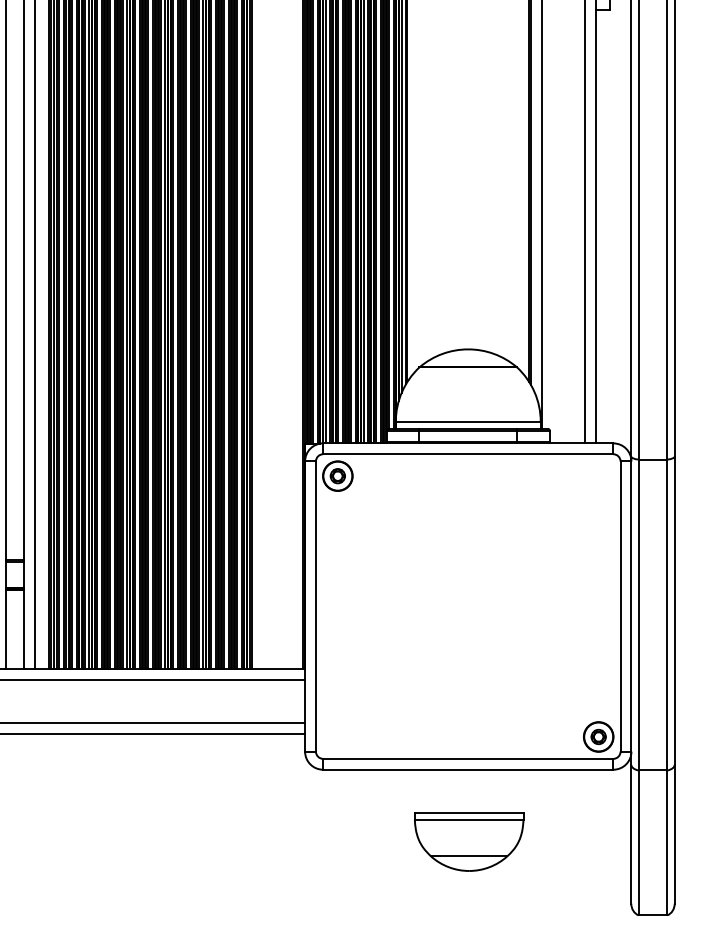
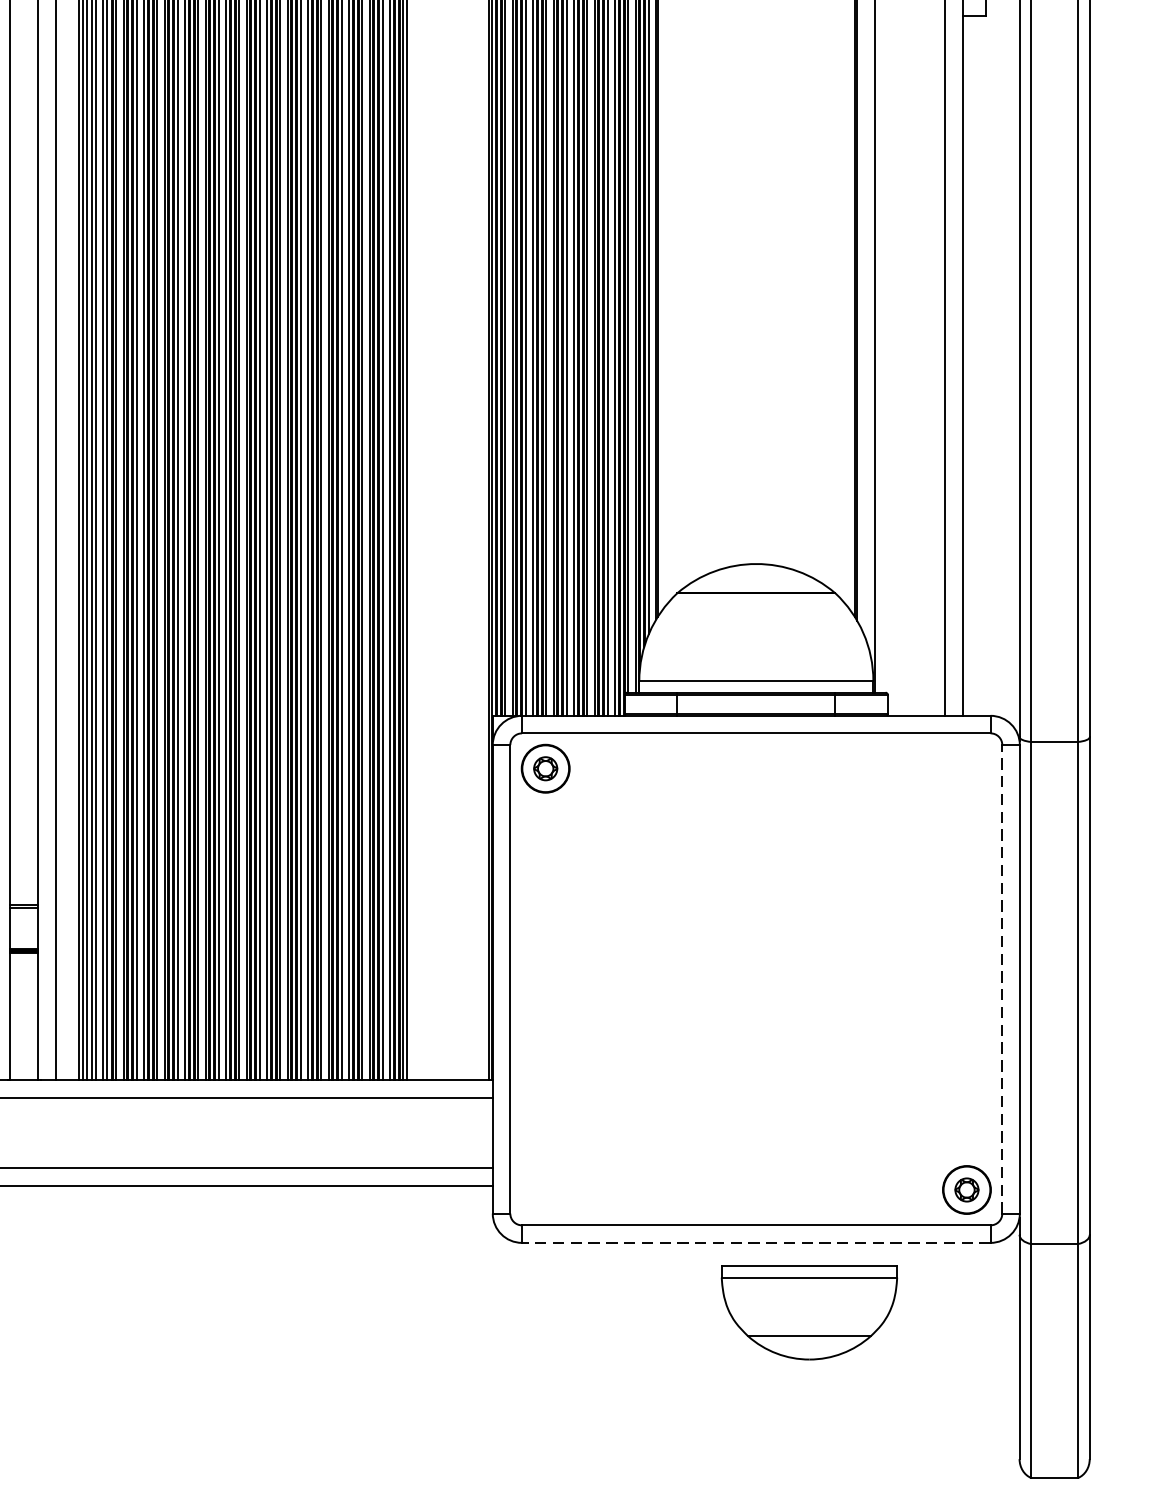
line: (620, 606) -> (1002, 979), solid -> dashed
line: (467, 769) -> (755, 1242), solid -> dashed
part: (469, 841) -> (809, 1311), moved

